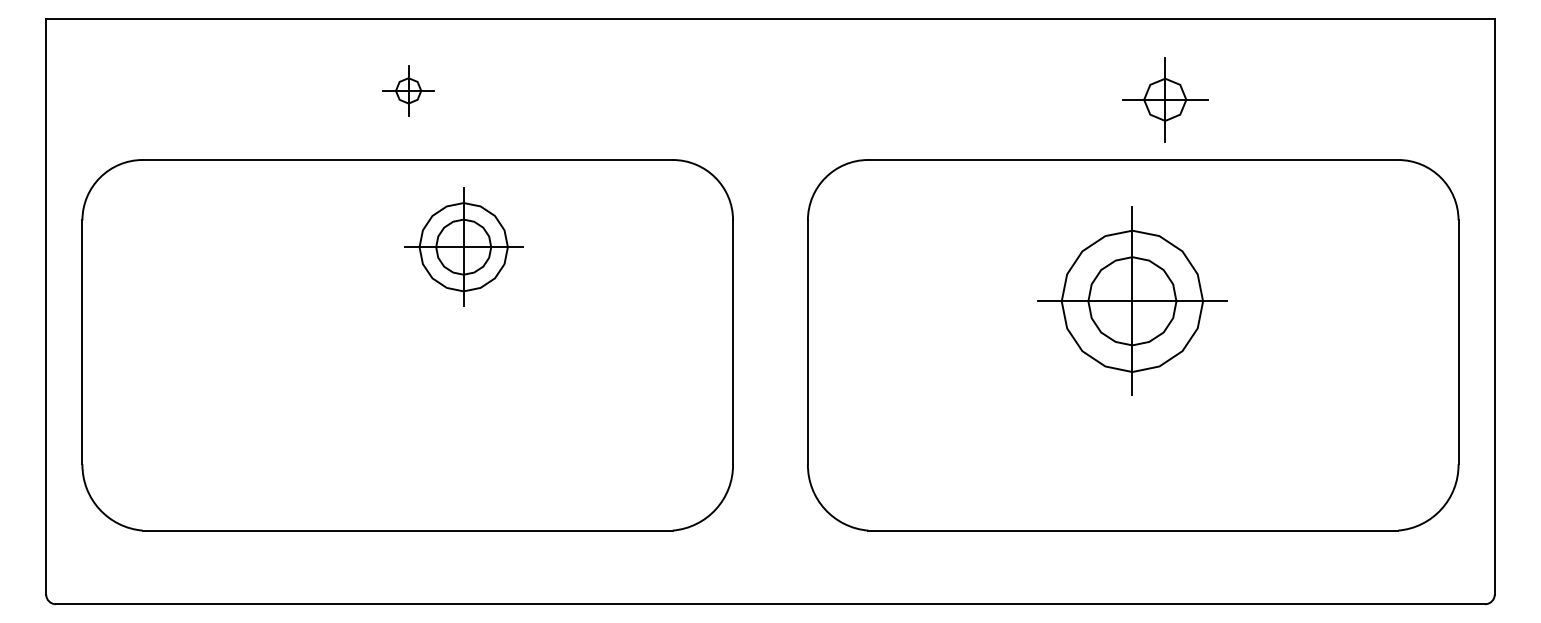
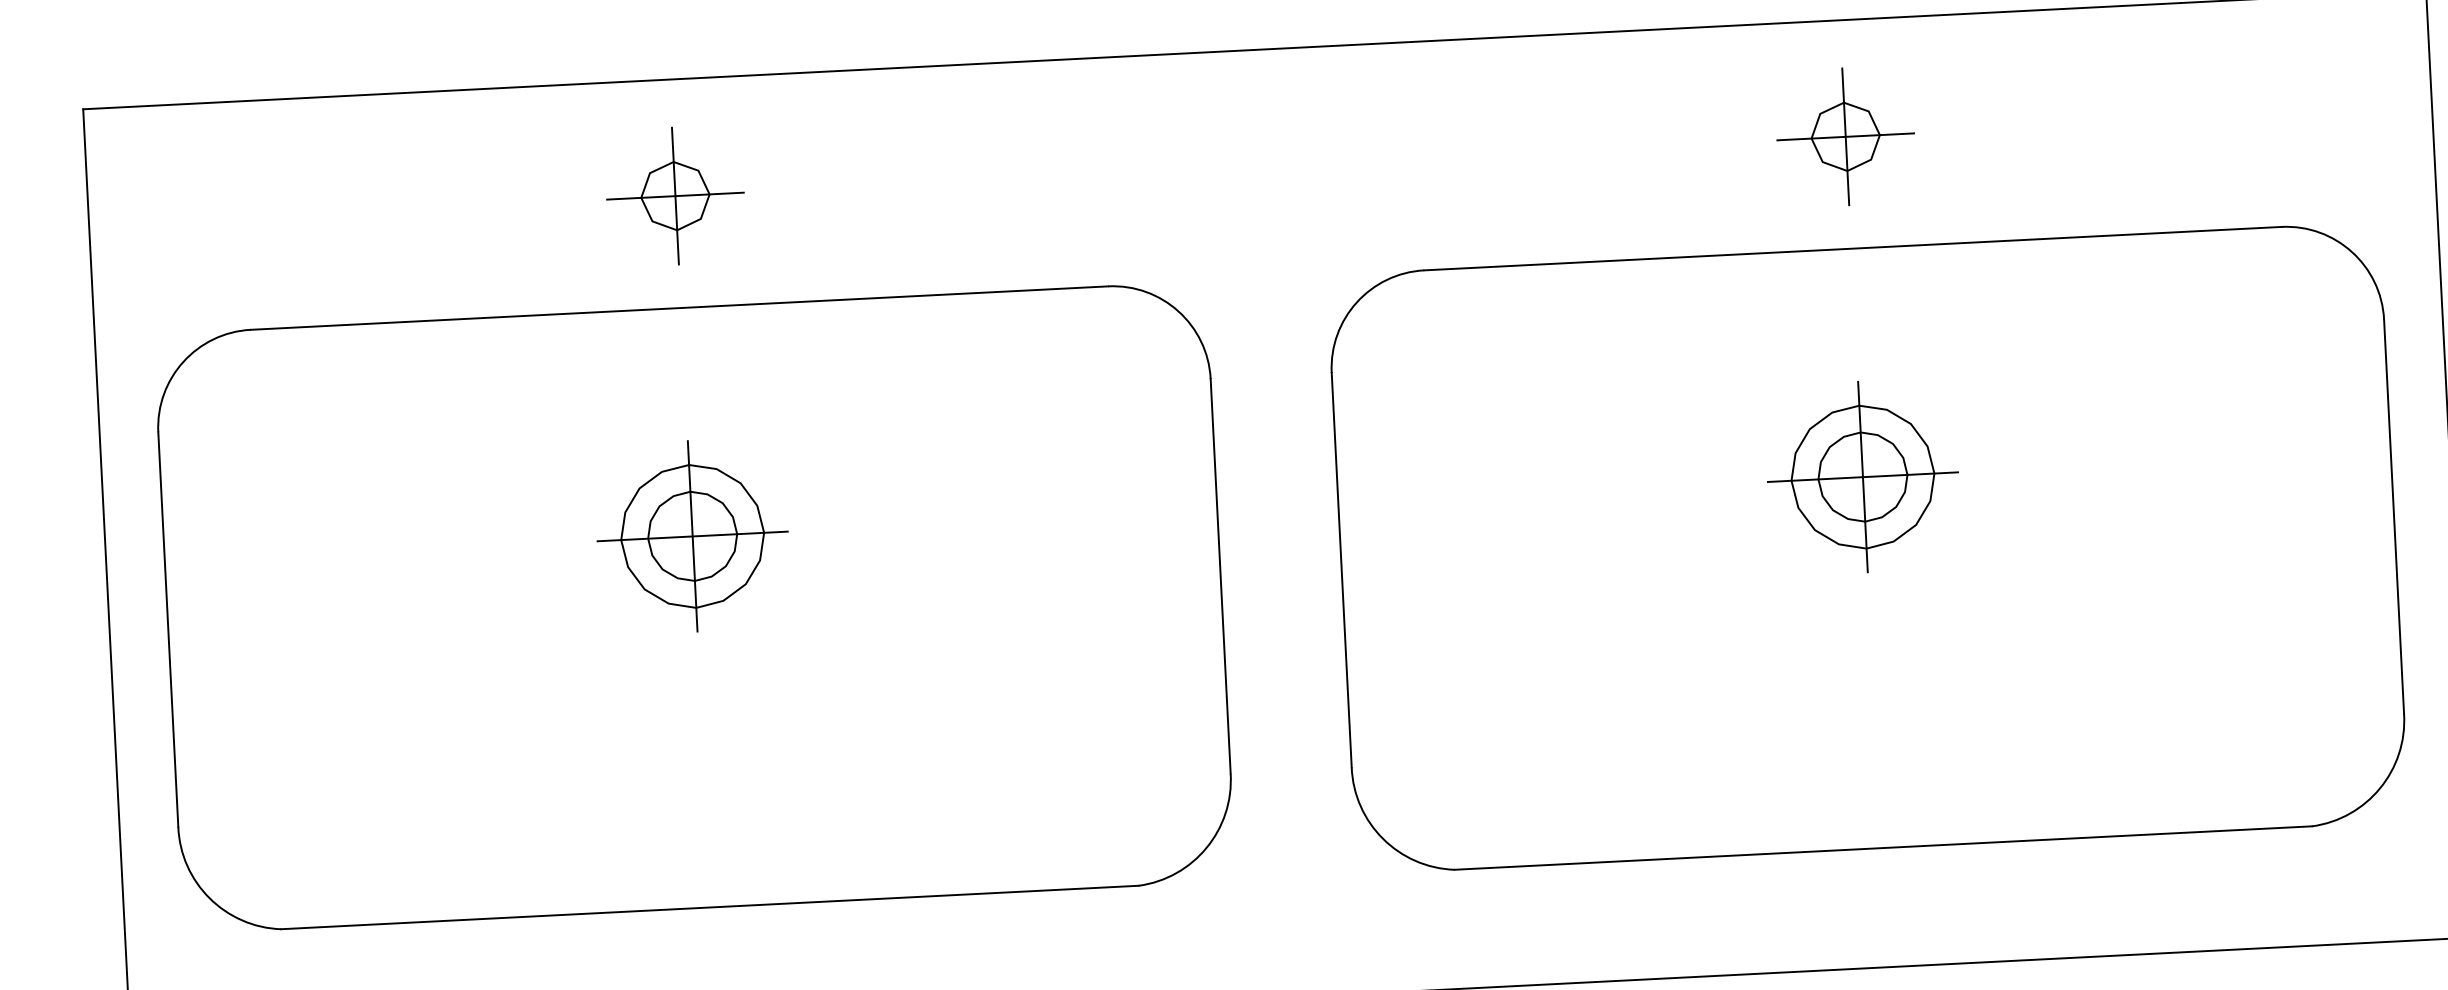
part: (408, 90) -> (675, 195), size x1.67
part: (1165, 99) -> (1846, 136), moved
part: (463, 246) -> (692, 535), moved
part: (1131, 300) -> (1861, 476), size x0.62

